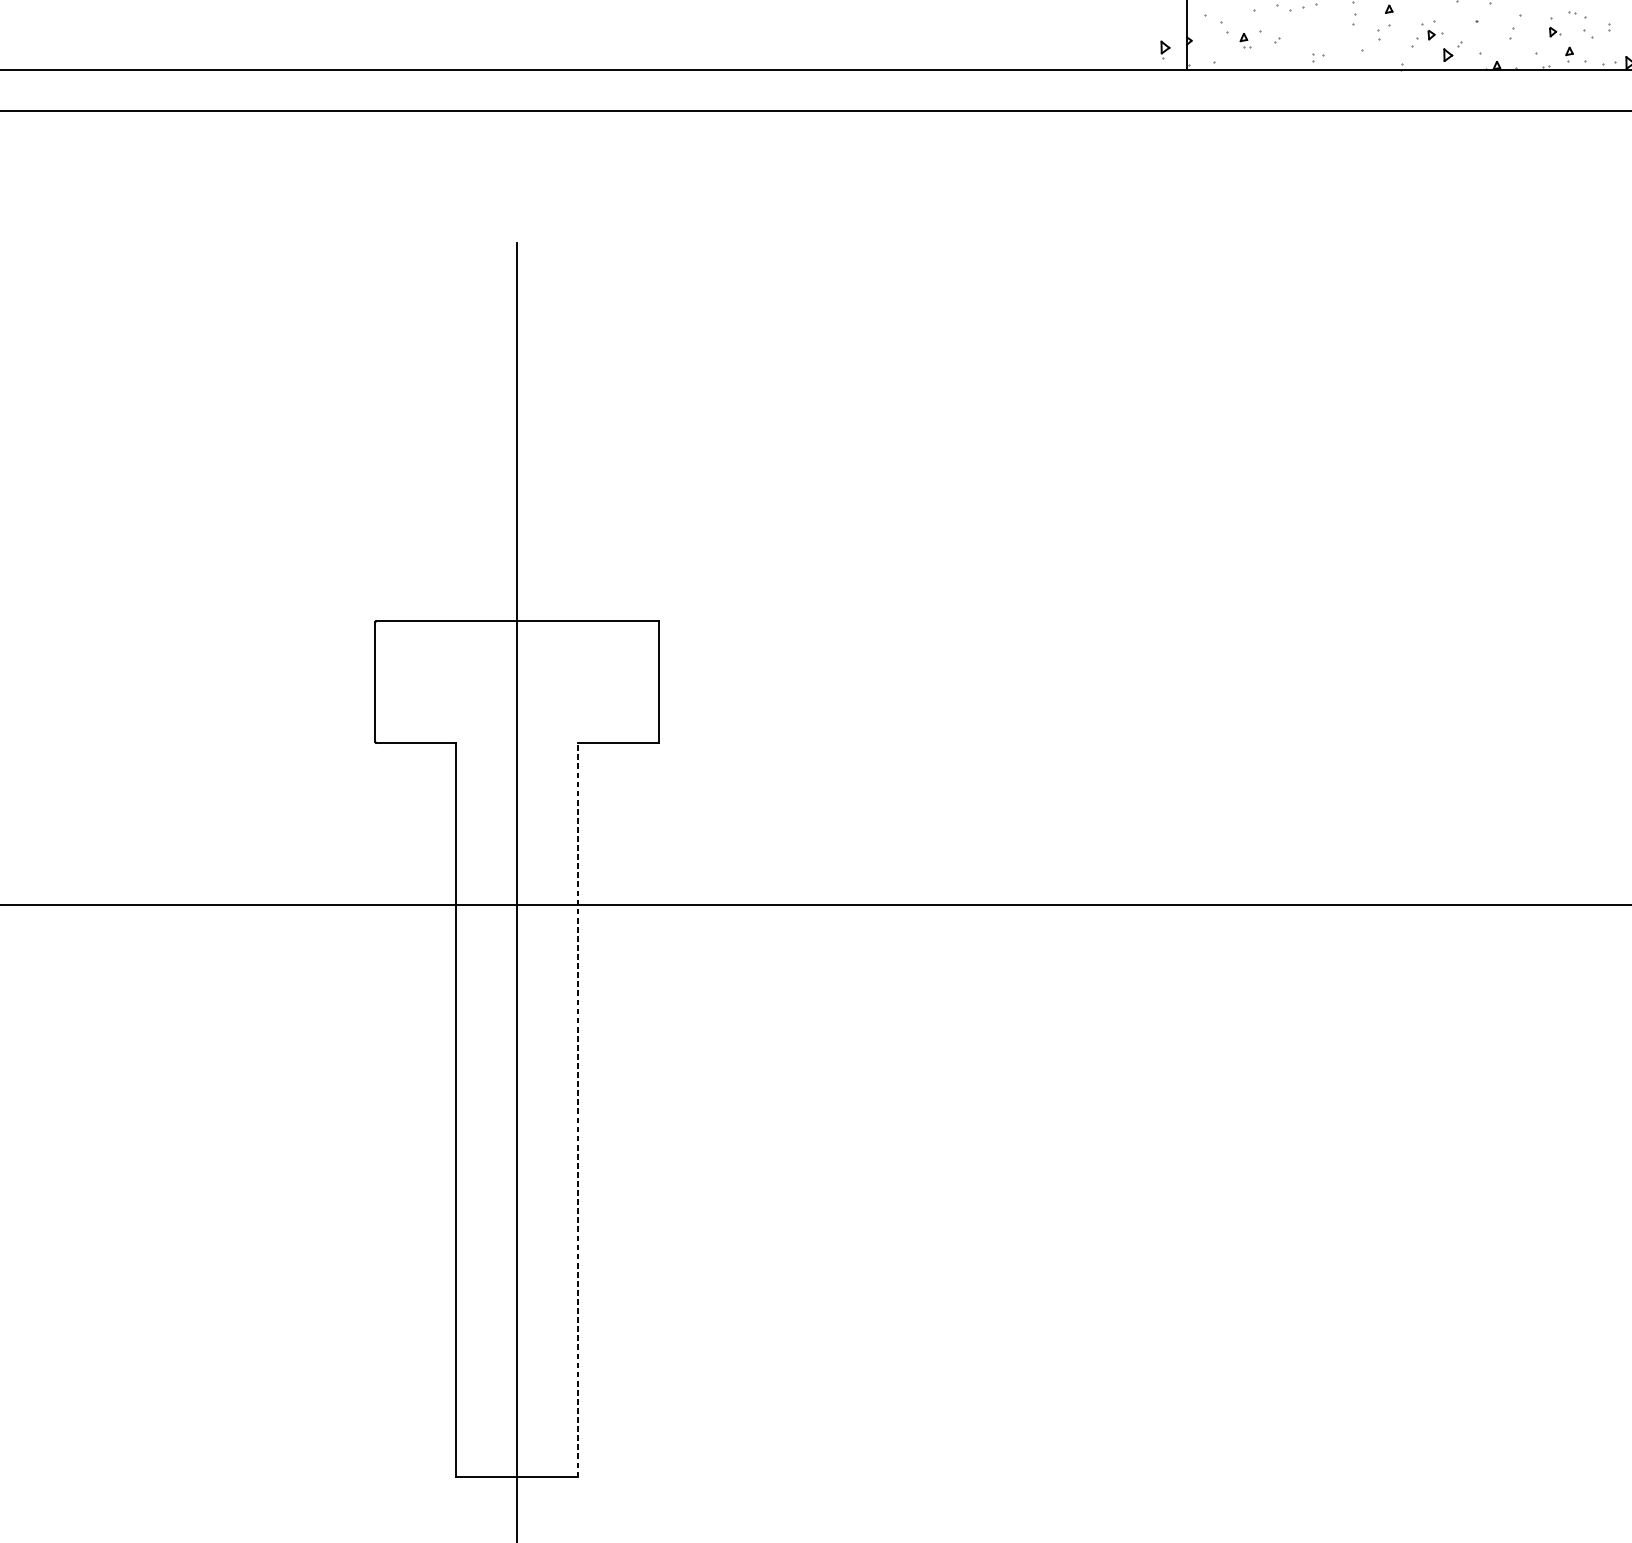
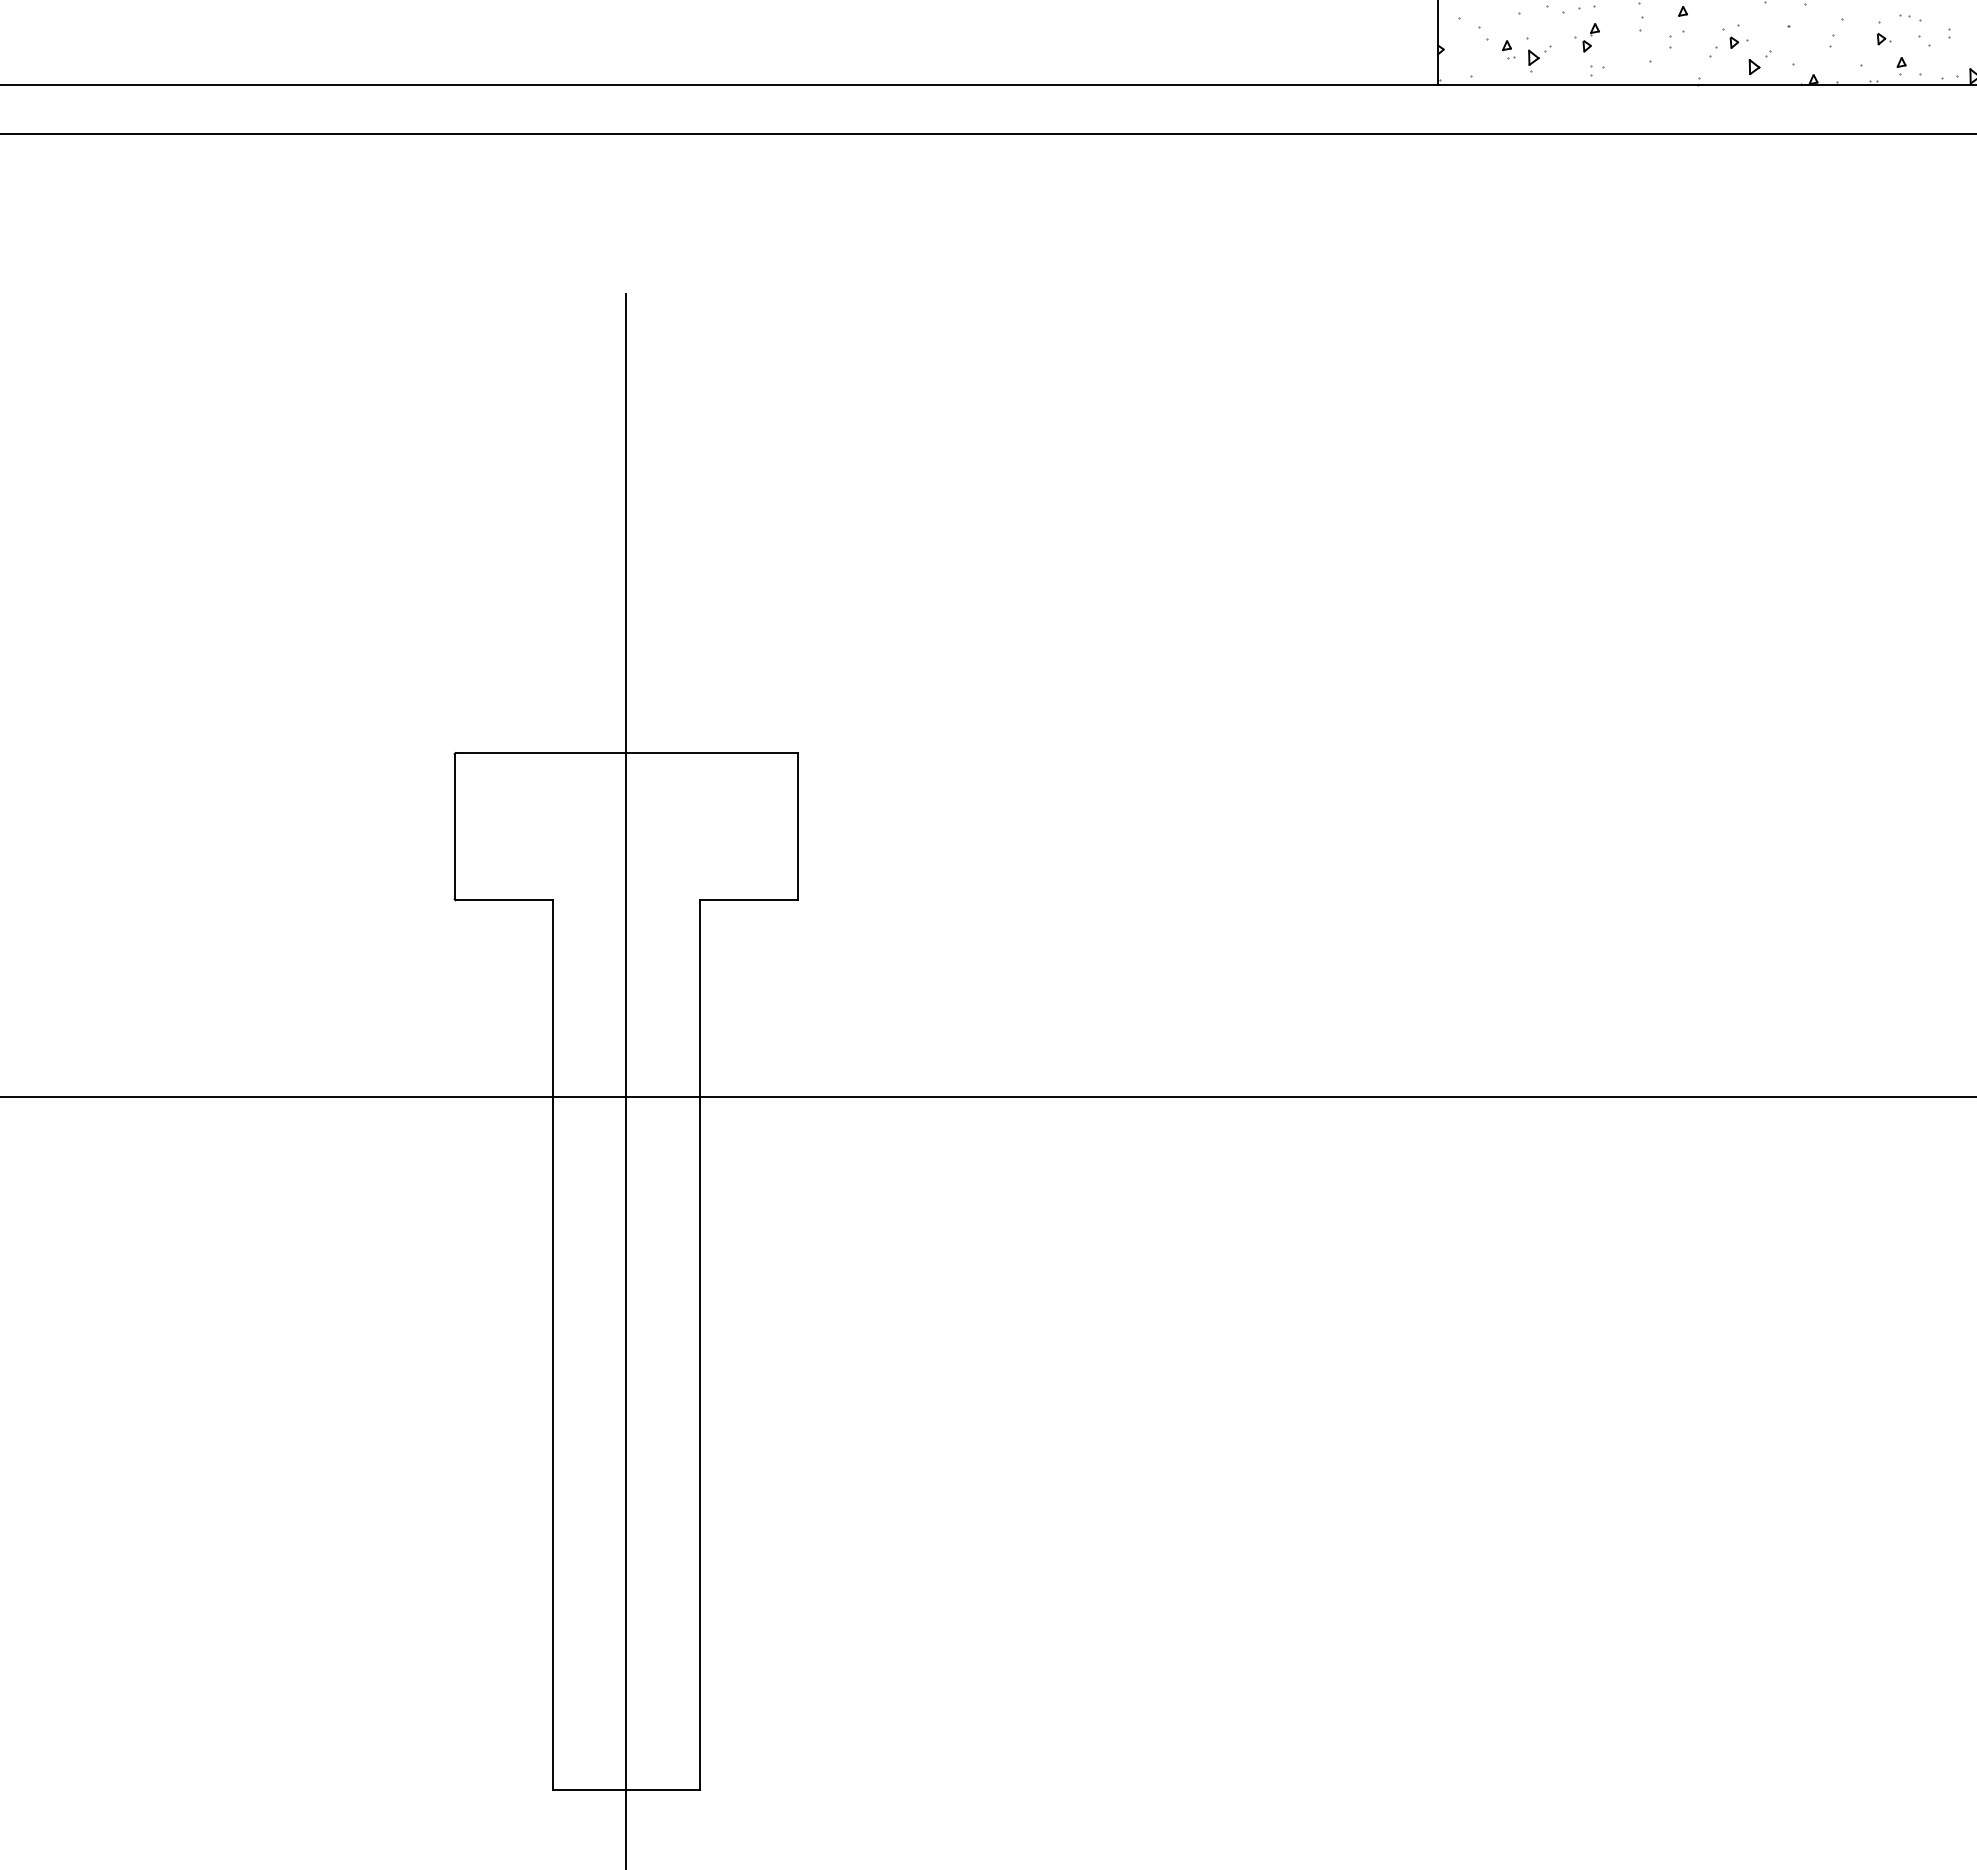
part: (1309, 30) -> (1586, 37), added
part: (1165, 49) -> (1533, 60), moved
line: (577, 1110) -> (699, 1345), dashed -> solid

